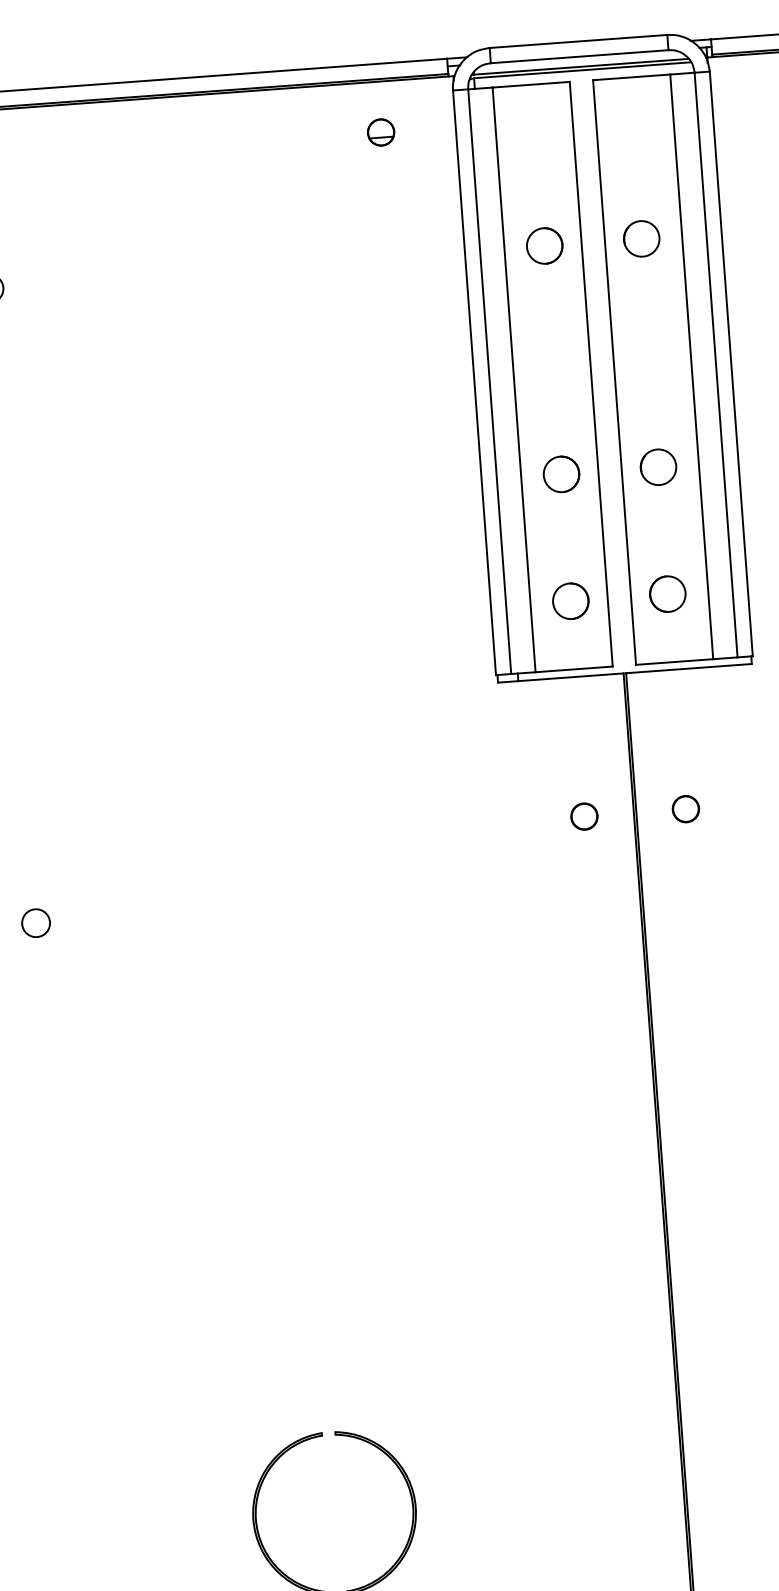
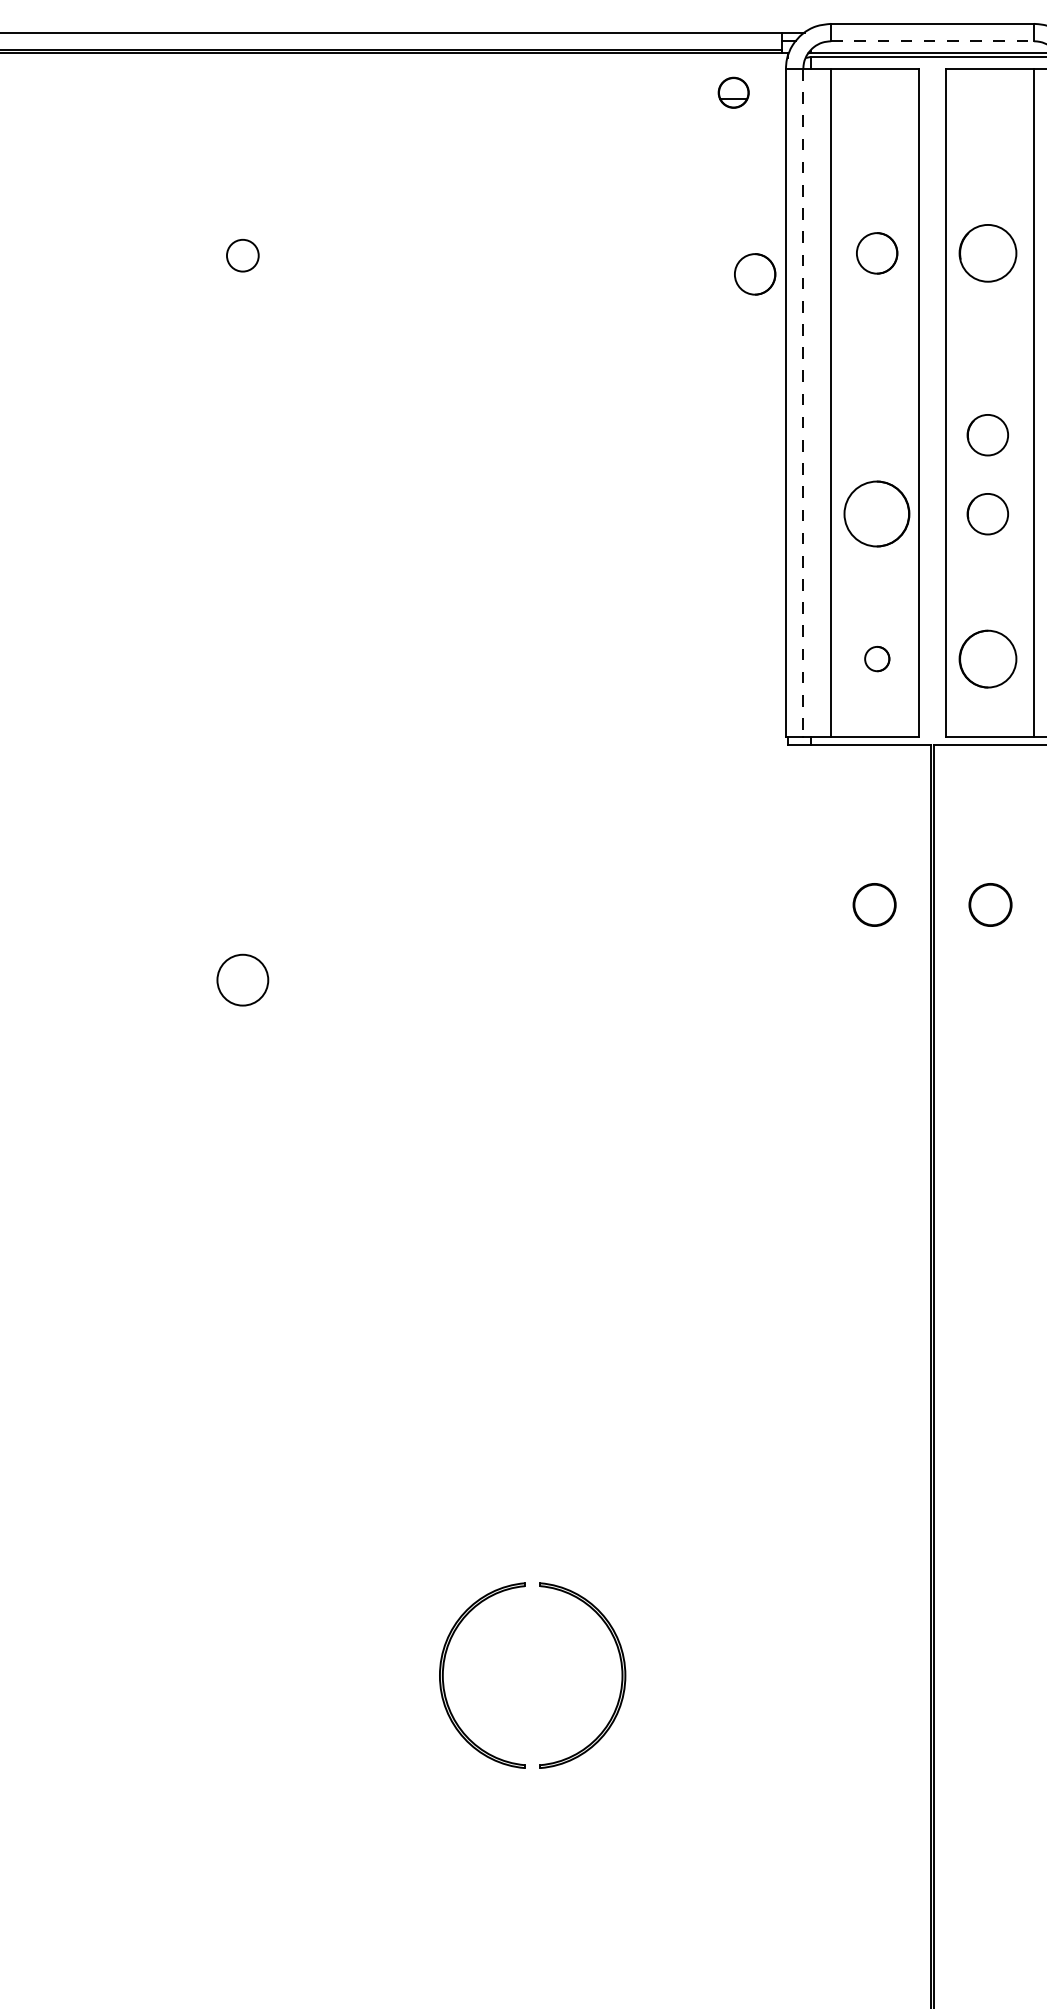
line: (580, 56) -> (933, 41), solid -> dashed
part: (380, 132) -> (733, 92), moved
circle: (641, 239) -> (987, 253), size x1.4
circle: (439, 272) -> (755, 274), added
line: (489, 381) -> (803, 402), solid -> dashed
circle: (653, 398) -> (987, 435), added
circle: (561, 474) -> (877, 514), size x1.6
part: (667, 593) -> (987, 658), size x1.4
part: (571, 600) -> (877, 658), size x0.6
circle: (685, 808) -> (990, 904), size x1.4
circle: (584, 816) -> (874, 904), size x1.4
circle: (35, 923) -> (242, 980), size x1.6

